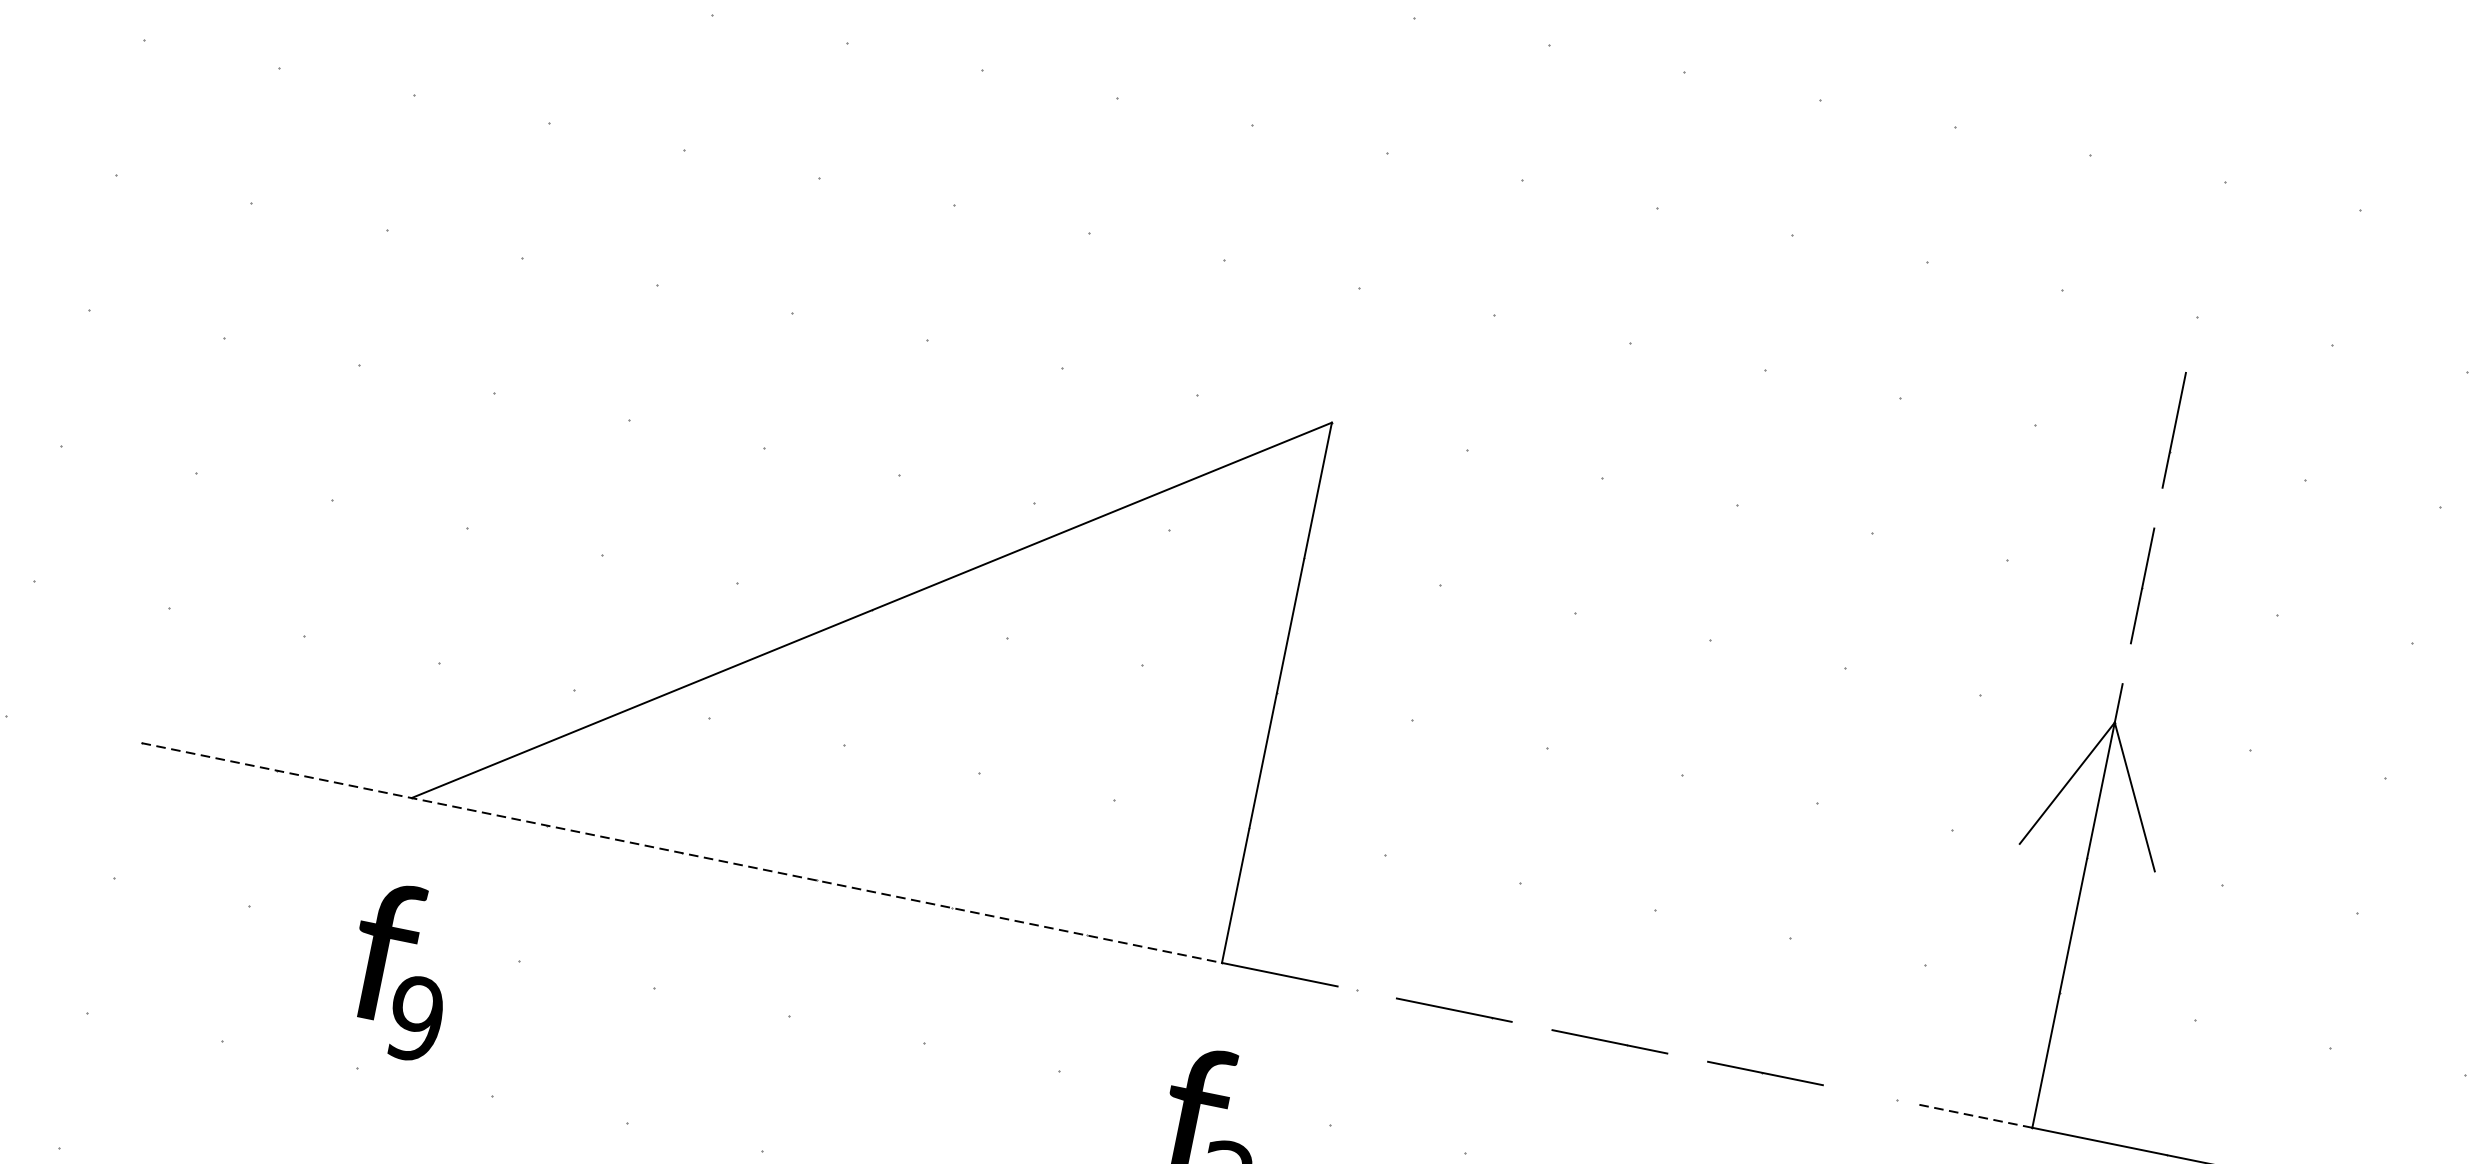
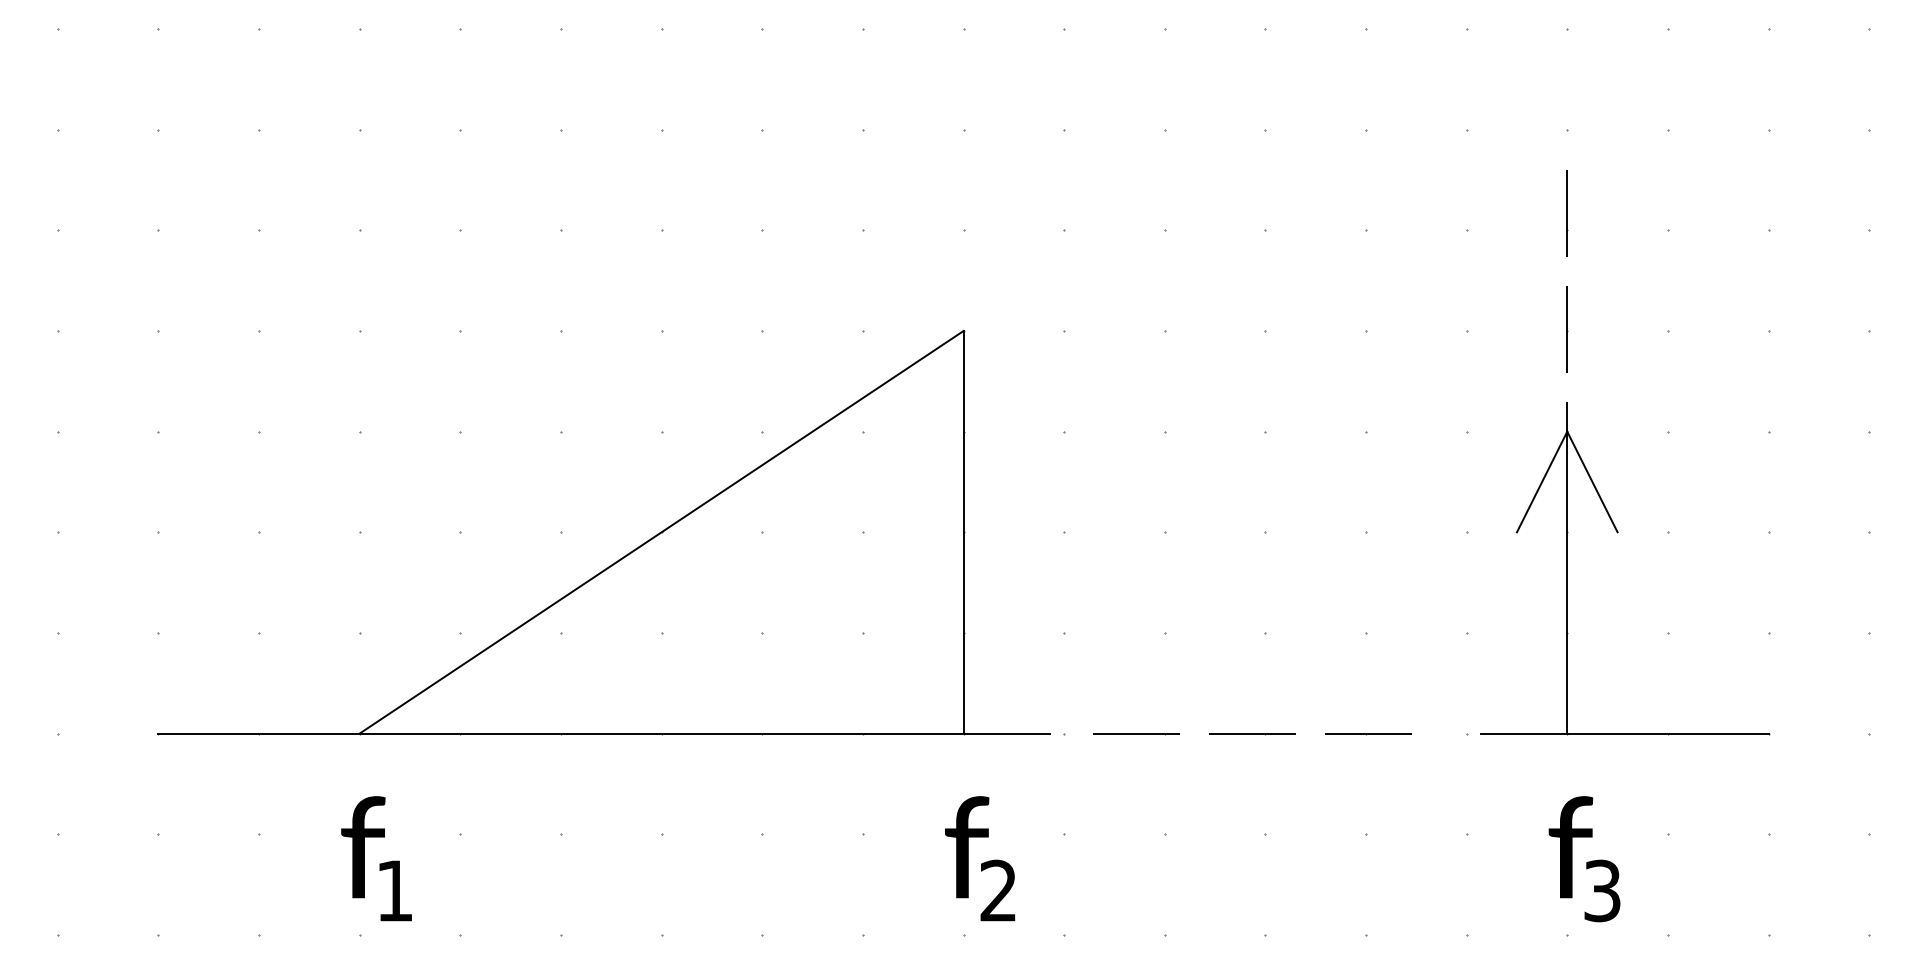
line: (681, 852) -> (560, 733), dashed -> solid
text: (415, 1018) -> (394, 890), 9 -> 1
line: (1973, 1115) -> (1523, 733), dashed -> solid

